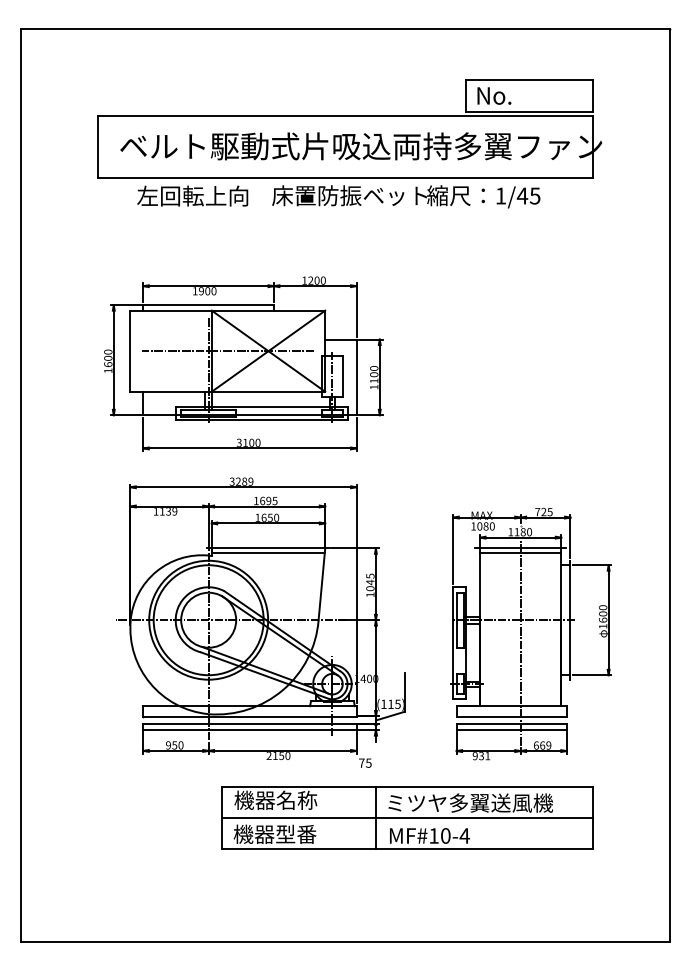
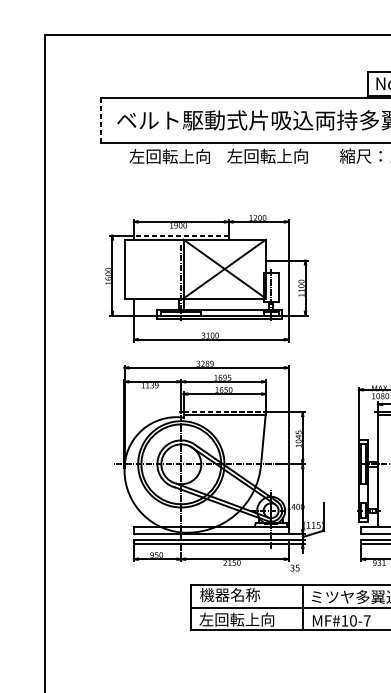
line: (97, 146) -> (100, 120), solid -> dashed
text: (349, 195) -> (283, 156), 床置防振ベット -> 左回転上向
line: (208, 305) -> (181, 235), solid -> dashed
line: (227, 351) -> (194, 269), removed
line: (268, 548) -> (224, 412), solid -> dashed
text: (361, 762) -> (292, 567), 75 -> 35
text: (284, 833) -> (236, 619), 機器型番 -> 左回転上向
text: (464, 835) -> (367, 620), MF#10-4 -> MF#10-7

